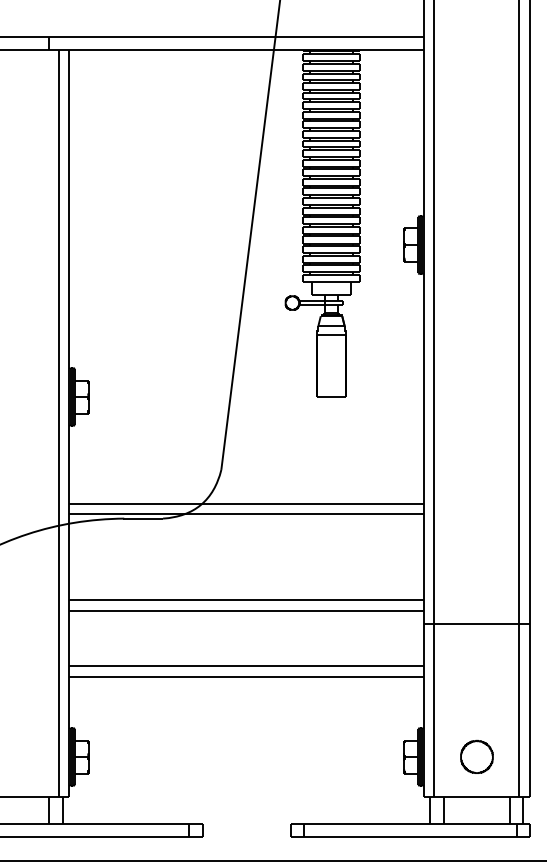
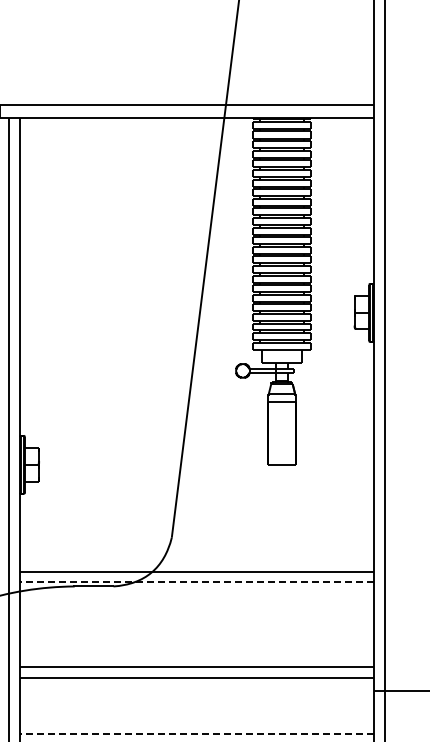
line: (246, 514) -> (196, 582), solid -> dashed
line: (246, 666) -> (196, 734), solid -> dashed

